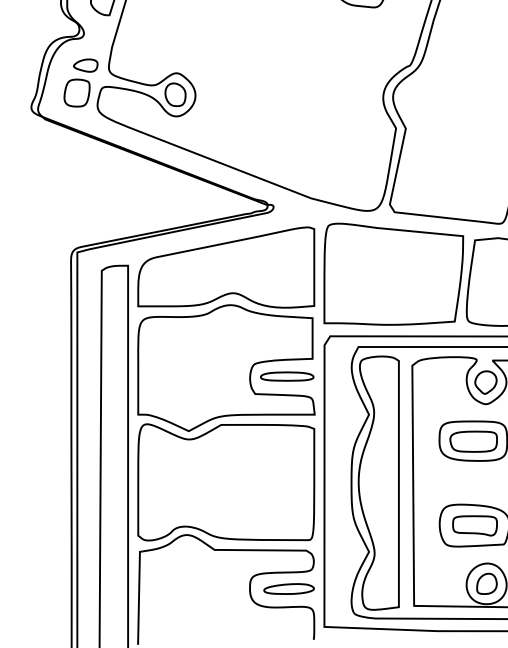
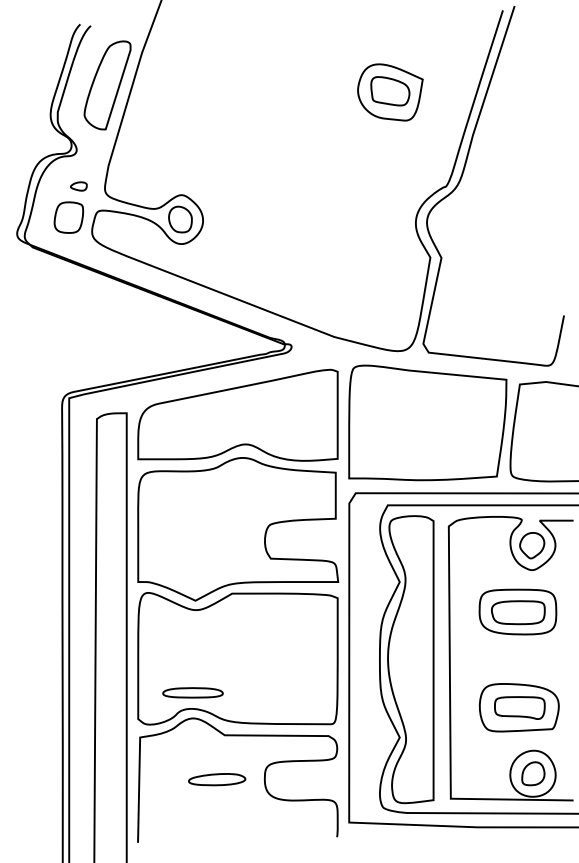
part: (85, 65) -> (78, 186), size x0.6
part: (286, 376) -> (192, 692), moved
part: (289, 588) -> (217, 779), moved

